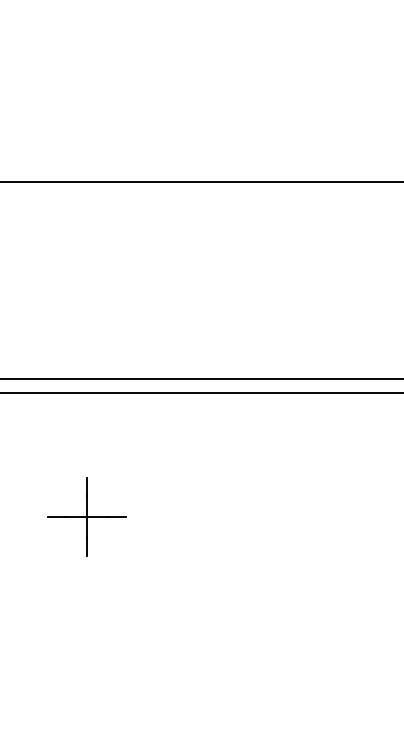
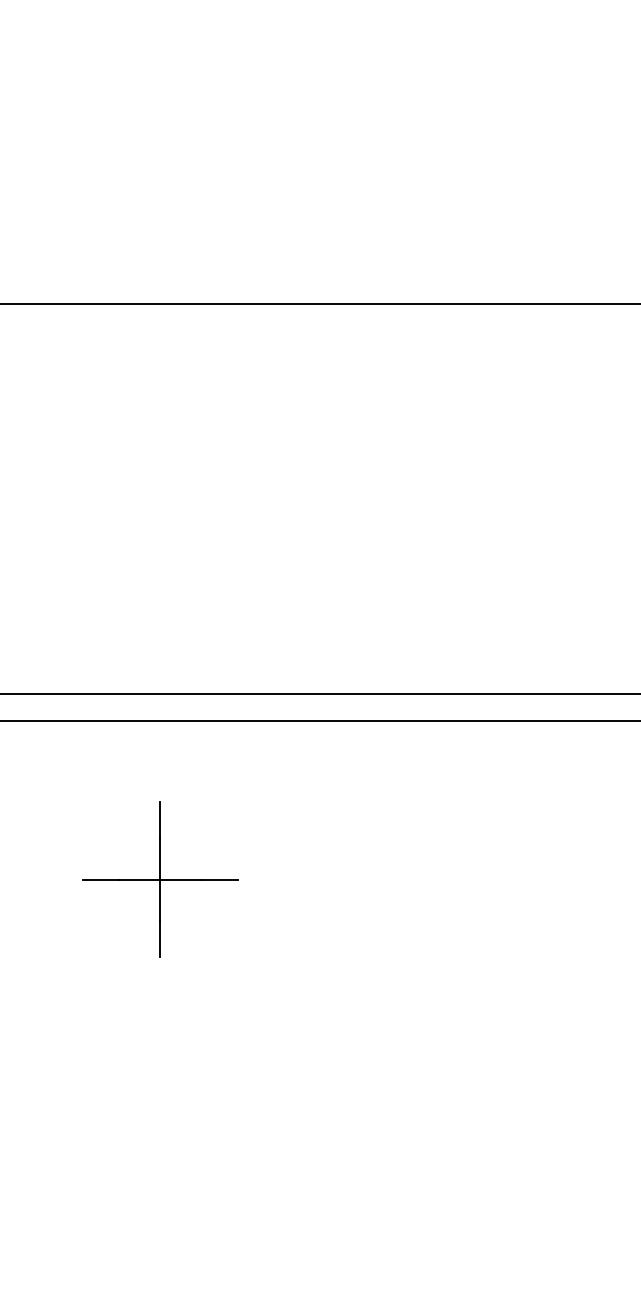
part: (86, 516) -> (159, 878), moved

